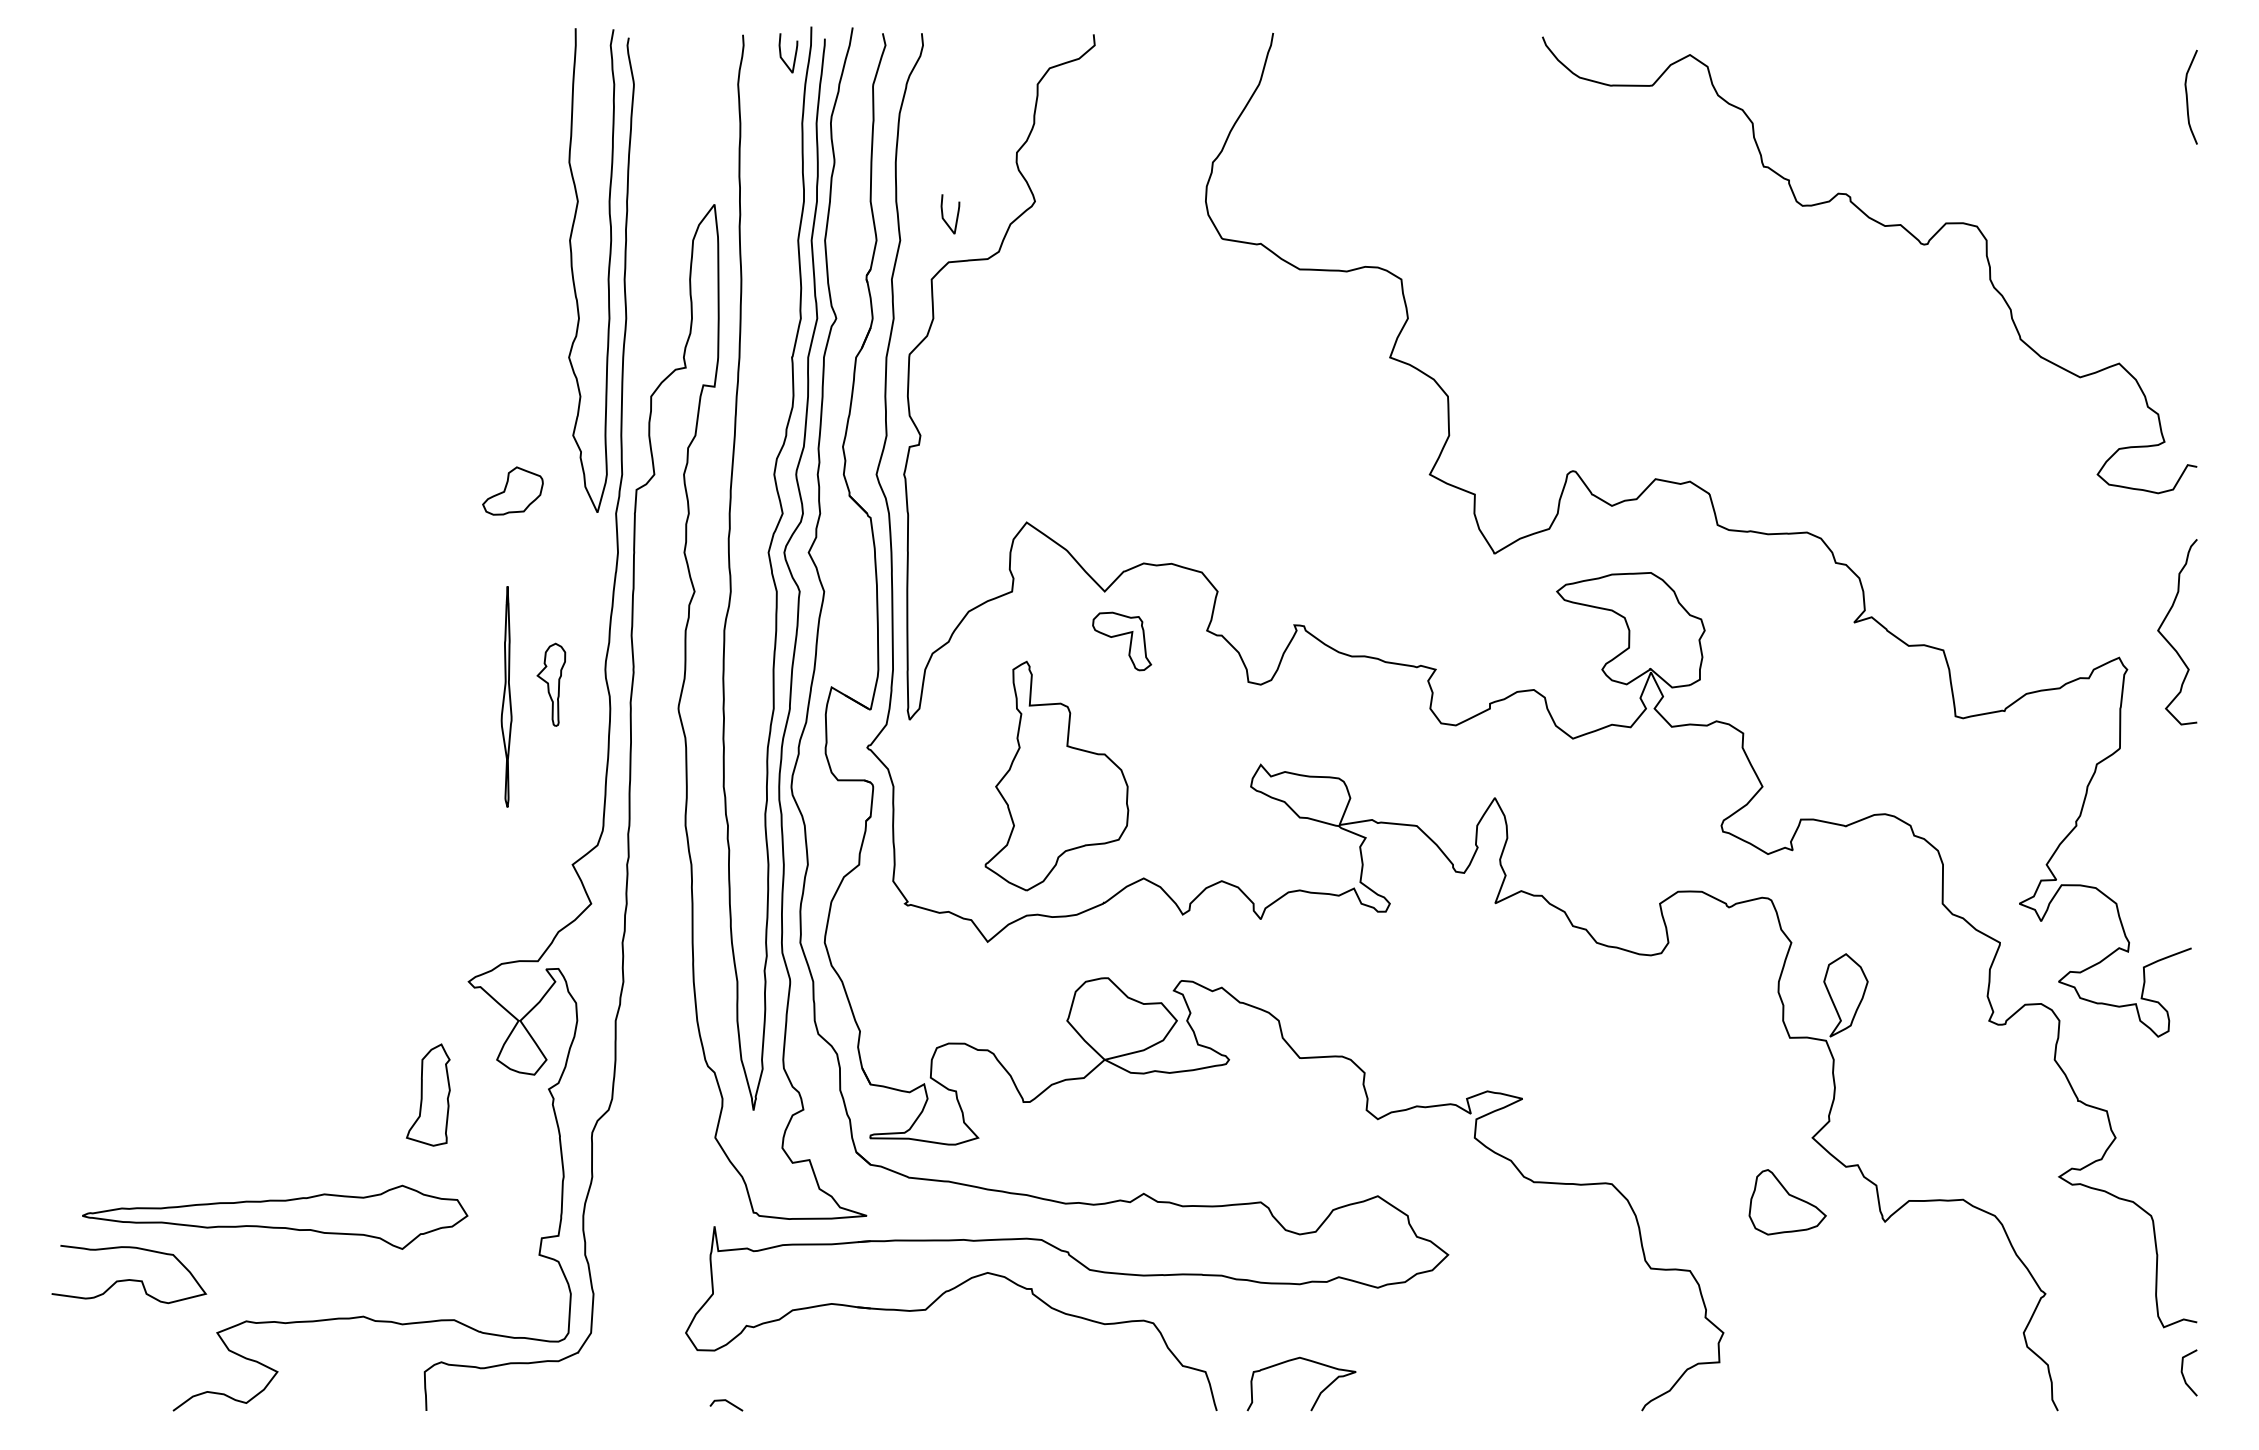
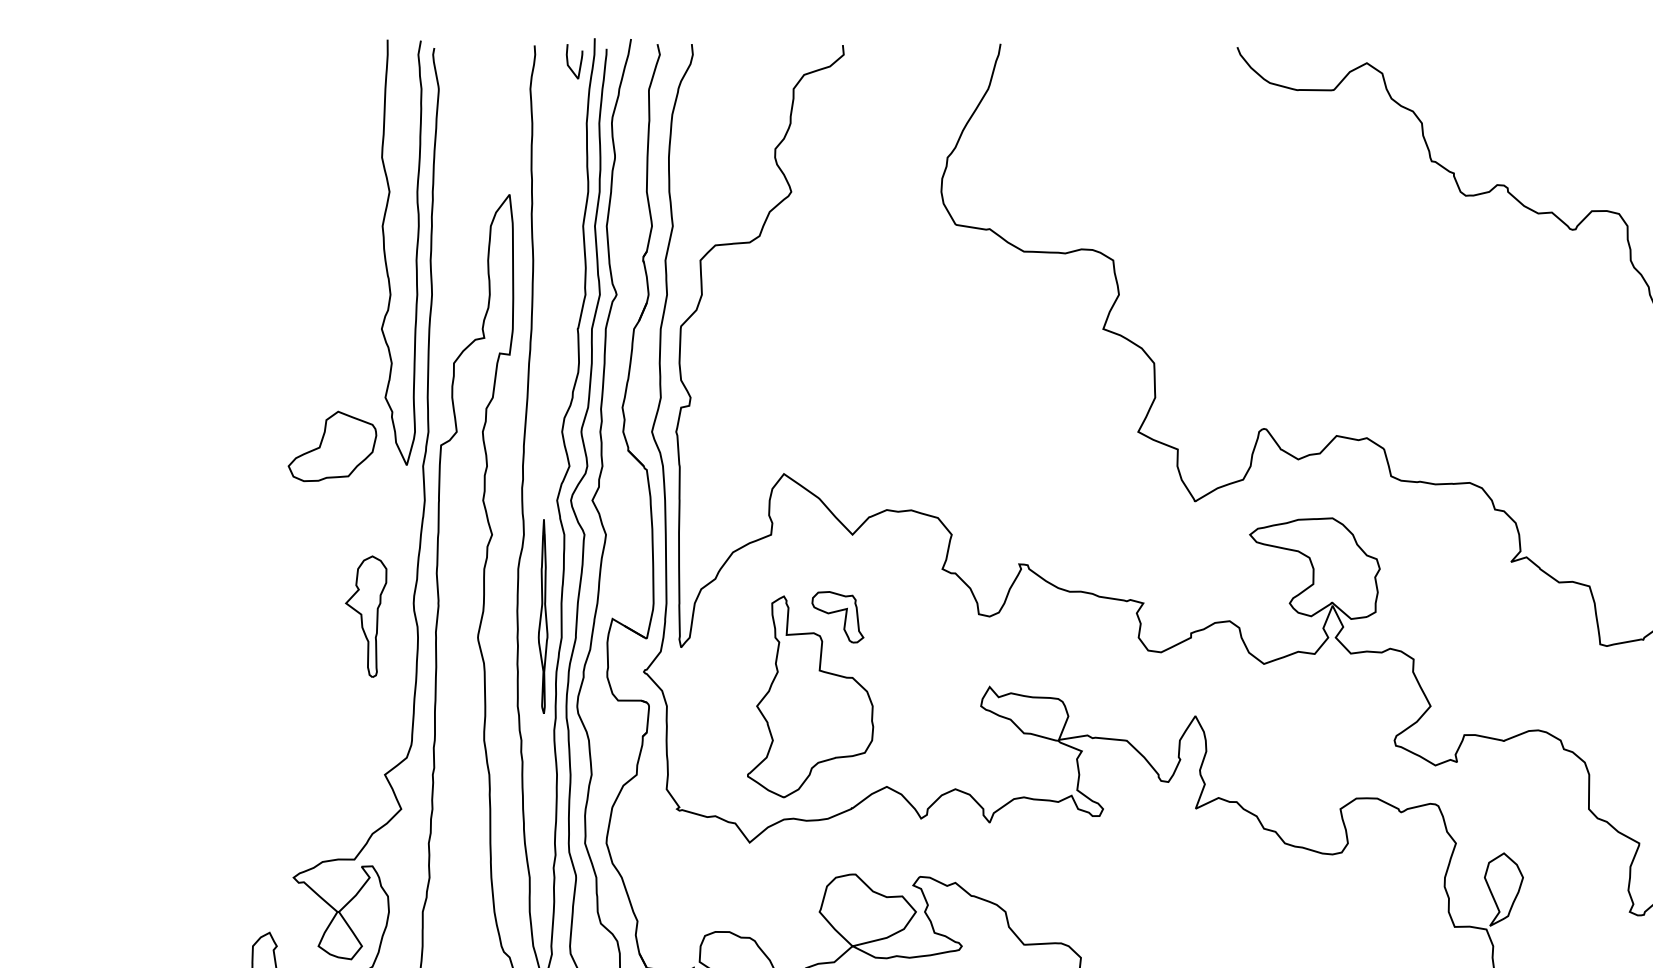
curve: (956, 216) -> (722, 205), removed
part: (512, 490) -> (332, 445), size x1.67
part: (1122, 641) -> (838, 617), moved
part: (551, 684) -> (366, 616), size x1.67
part: (506, 696) -> (543, 616), moved

